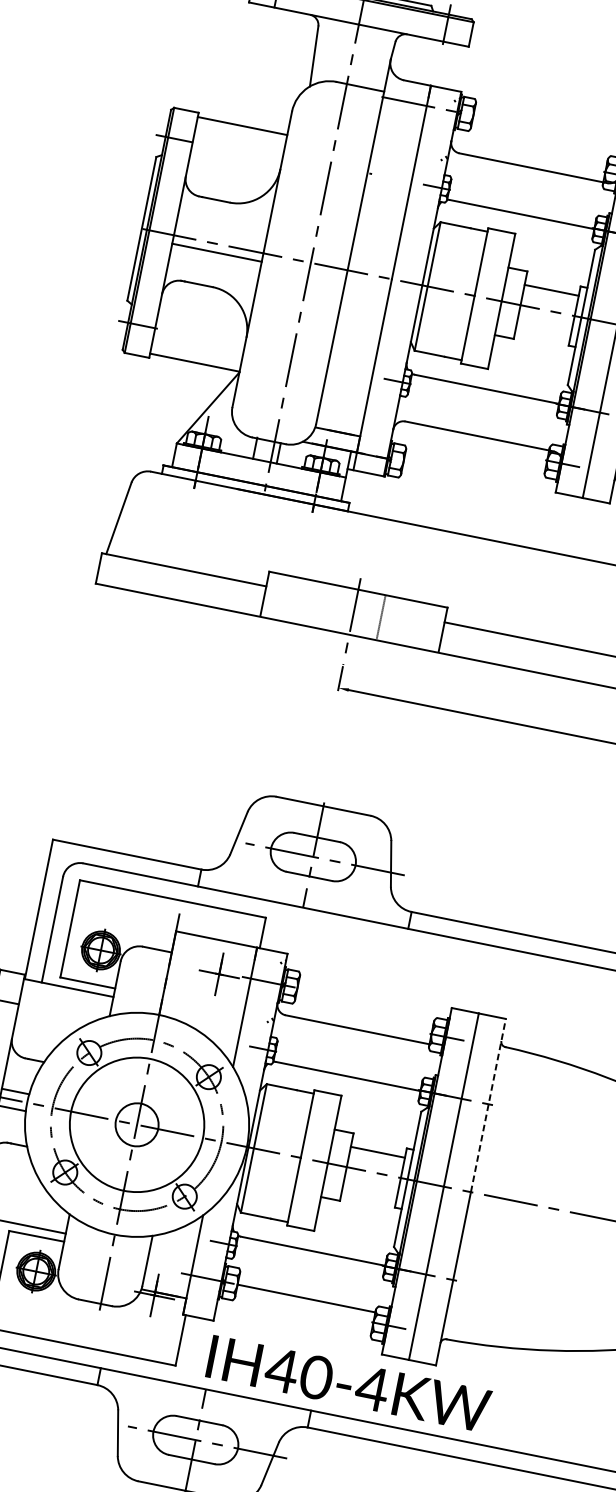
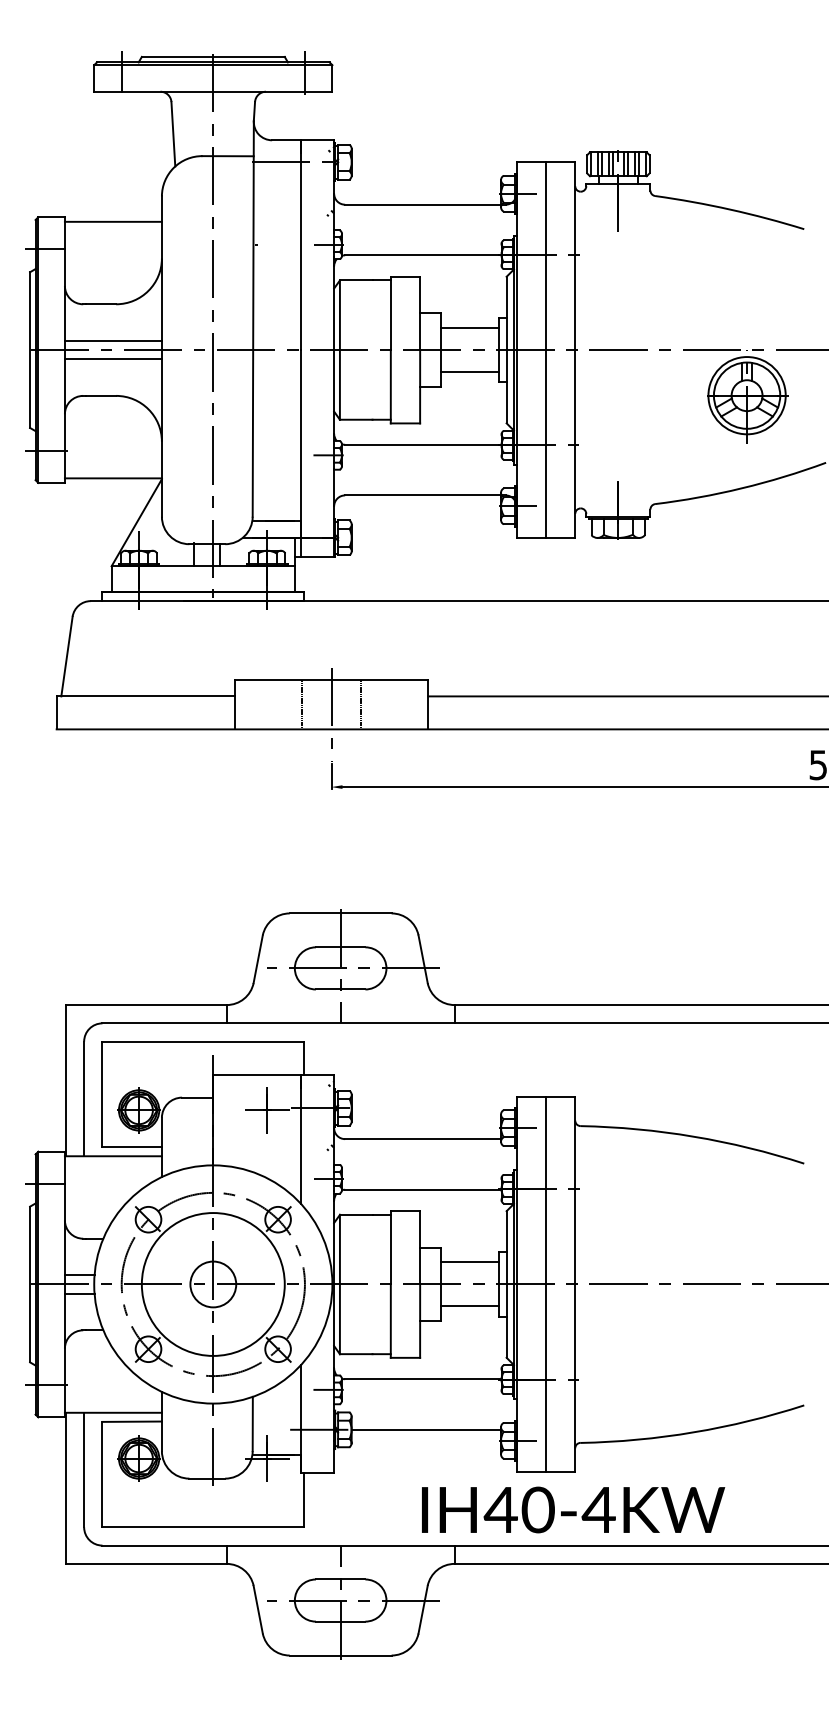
line: (219, 235) -> (112, 340), added
line: (543, 331) -> (469, 372), added
line: (327, 606) -> (302, 704), added
line: (488, 1105) -> (575, 1190), dashed -> solid
line: (369, 1192) -> (469, 1306), added
text: (349, 1383) -> (573, 1509), moved

